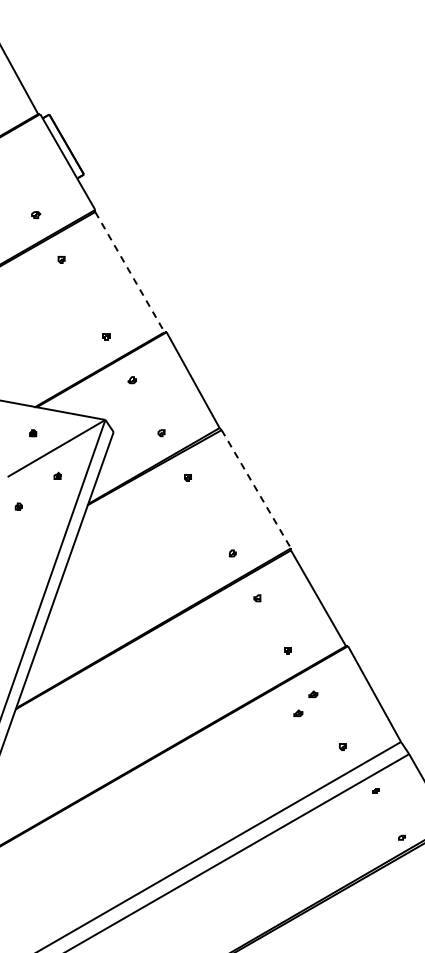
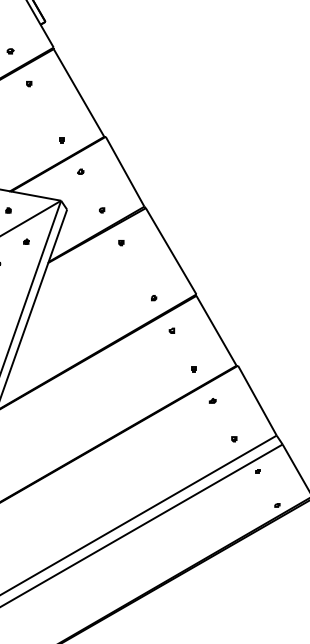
line: (130, 272) -> (79, 93), dashed -> solid
line: (256, 489) -> (171, 251), dashed -> solid
part: (298, 712) -> (201, 414), removed

